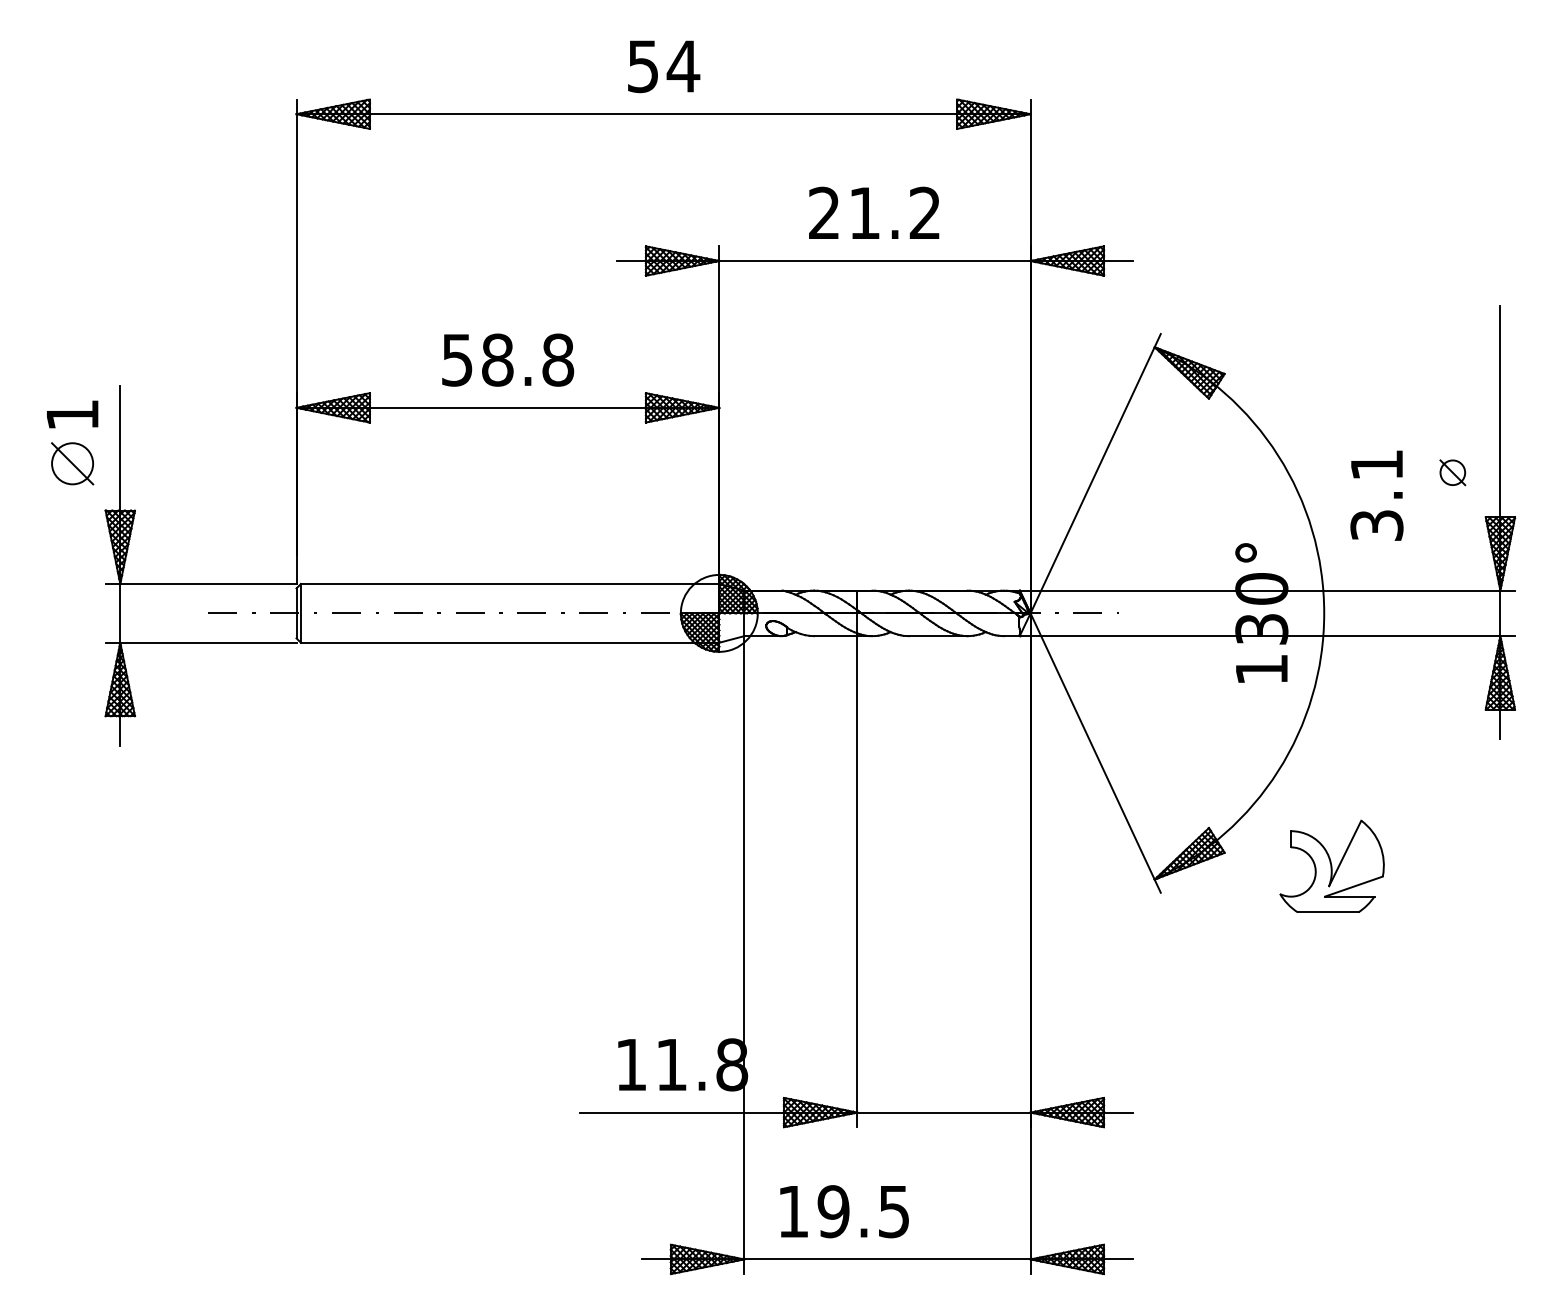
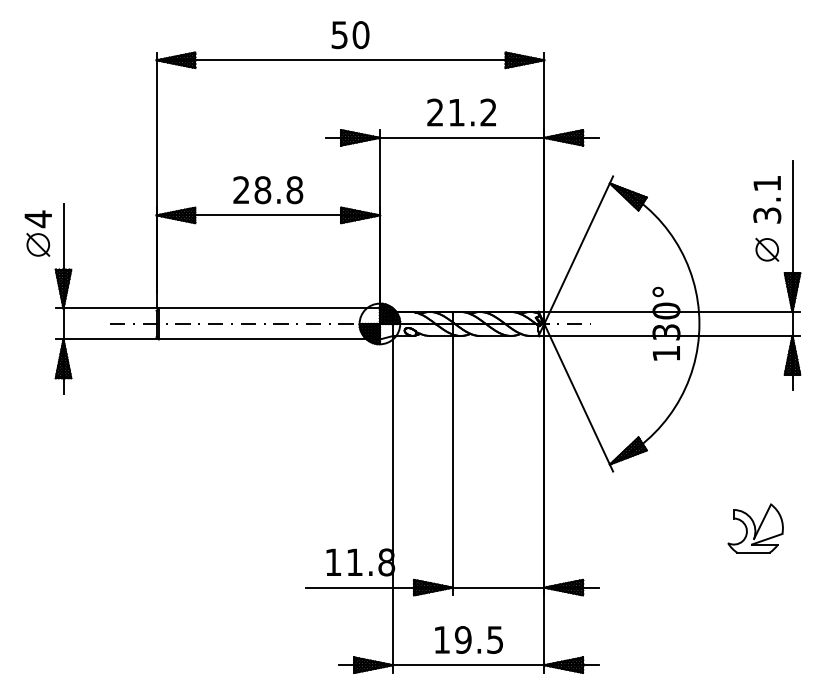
text: (682, 67) -> (360, 35), 54 -> 50
text: (457, 360) -> (241, 190), 58.8 -> 28.8
text: (71, 415) -> (37, 219), 1 -> 4
part: (1453, 472) -> (767, 249), size x1.67
text: (1377, 495) -> (767, 199), moved
part: (1331, 866) -> (755, 528), moved
text: (843, 1210) -> (468, 639), moved

